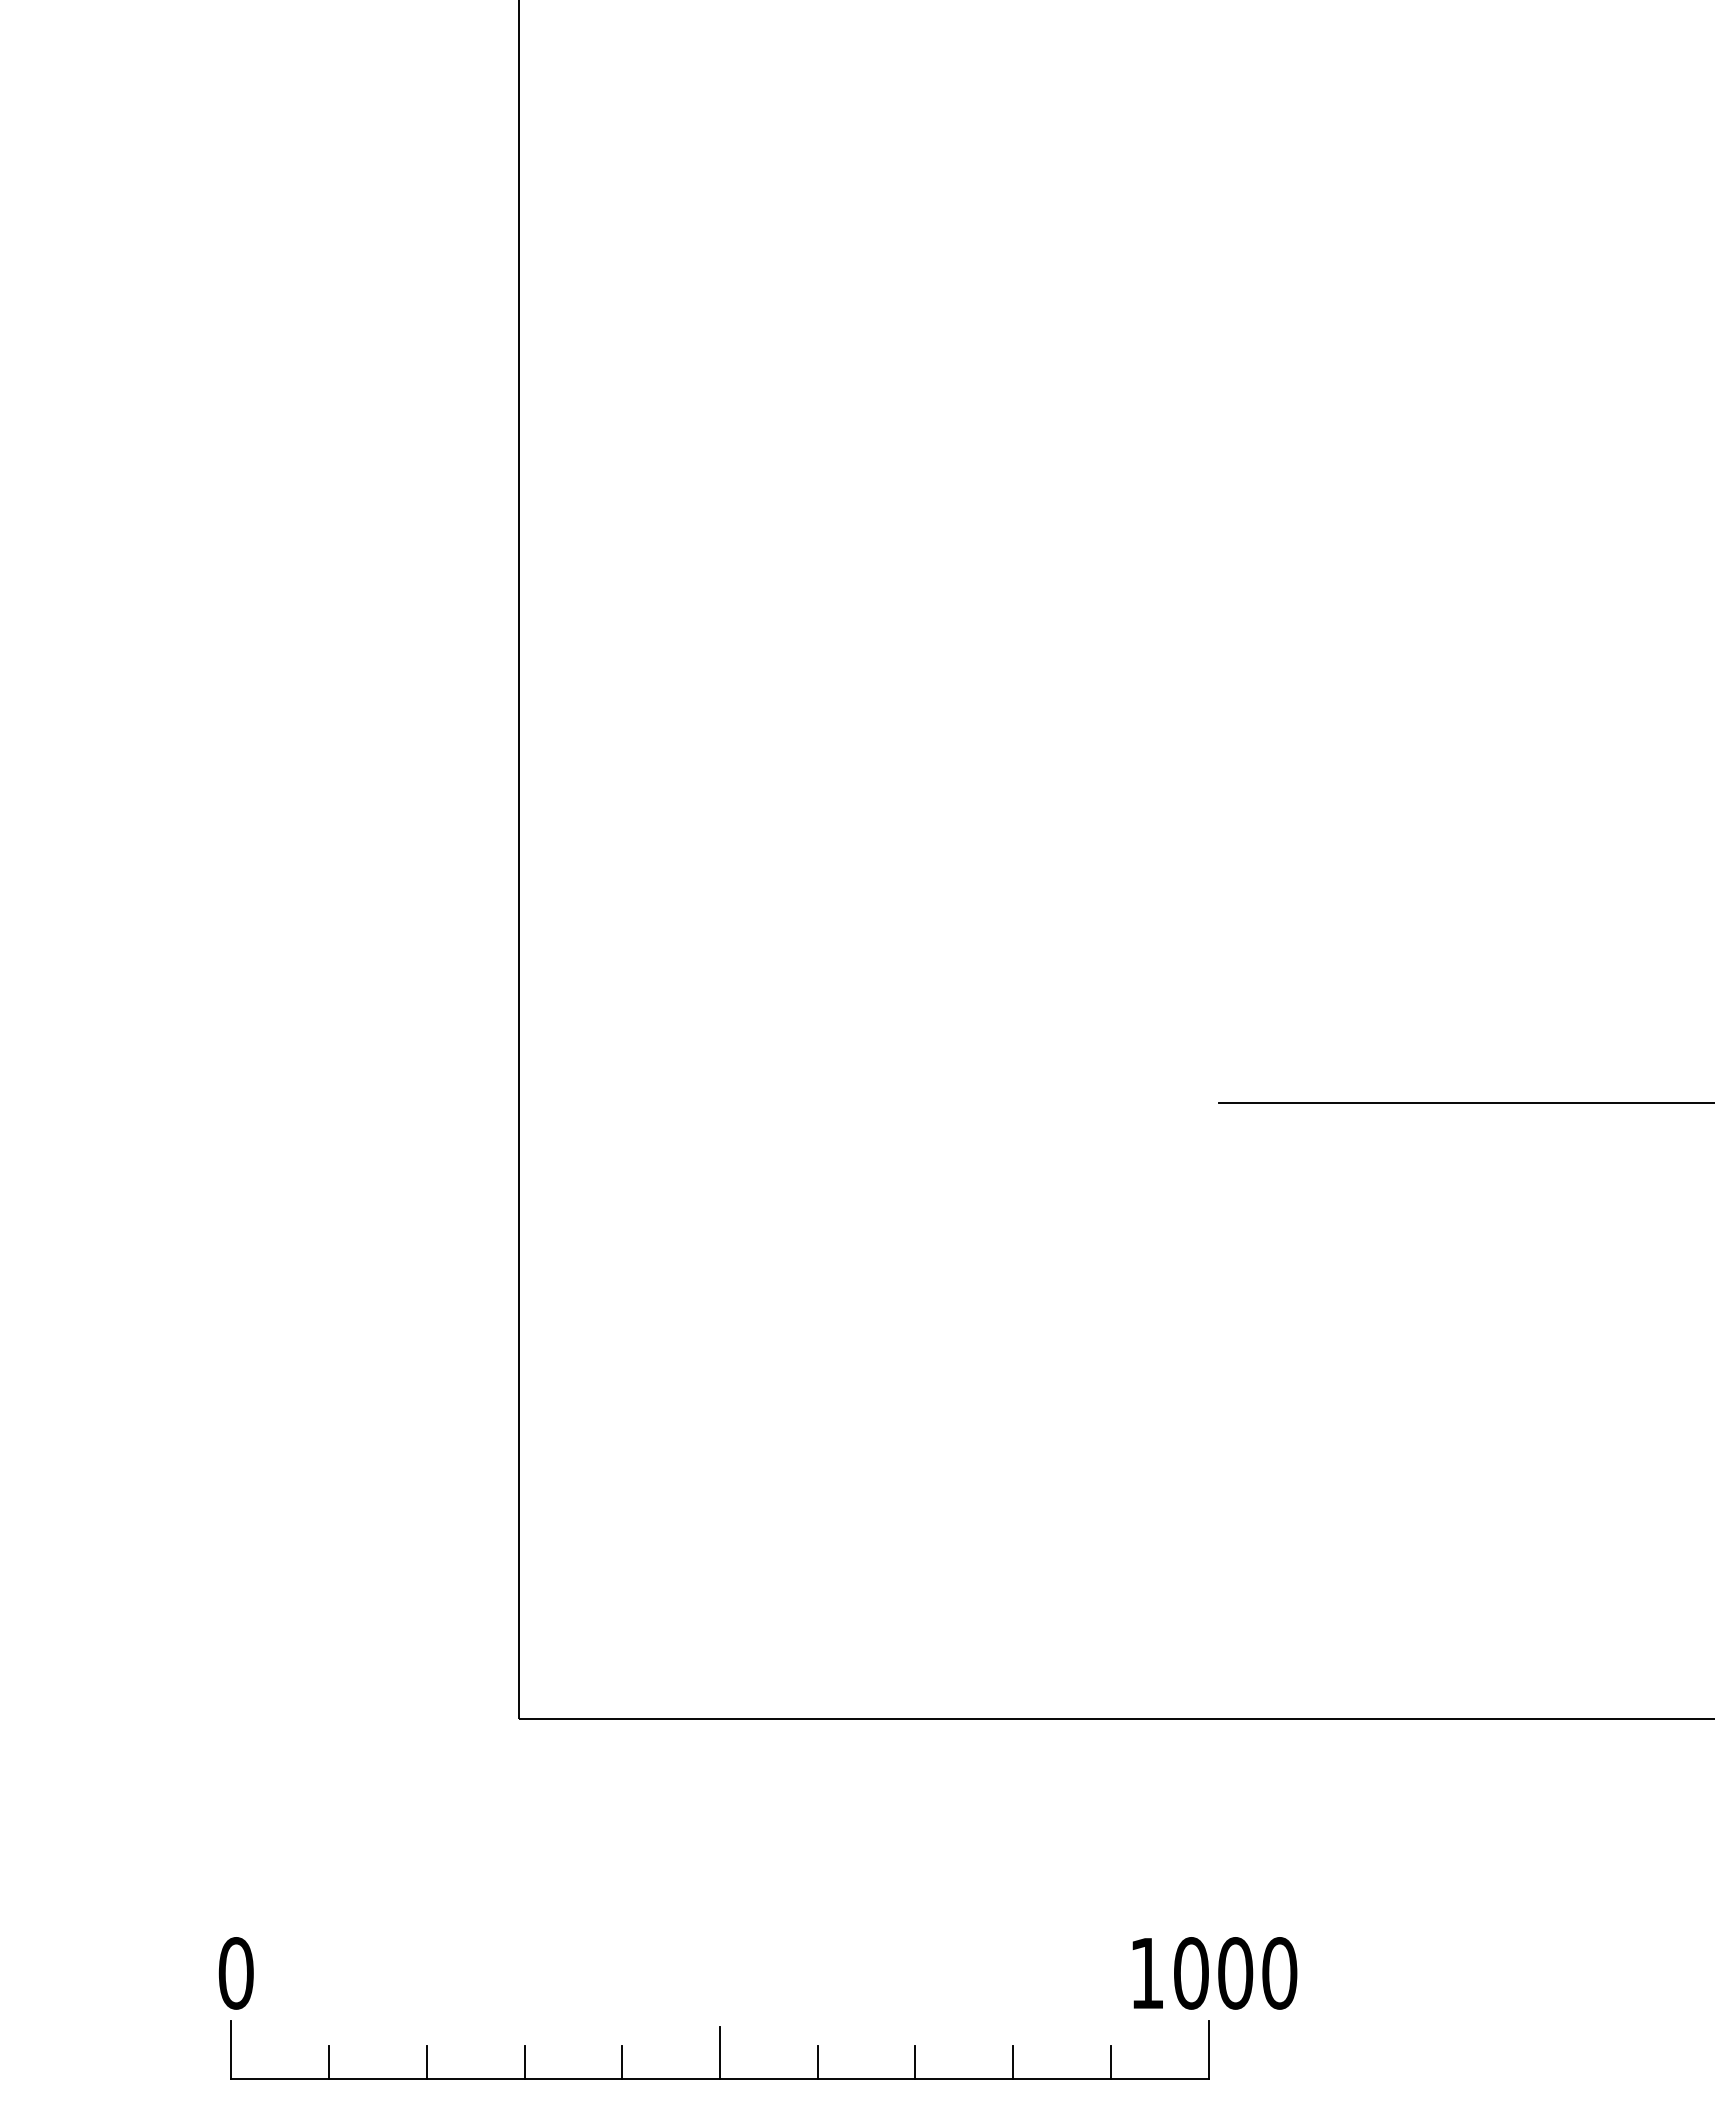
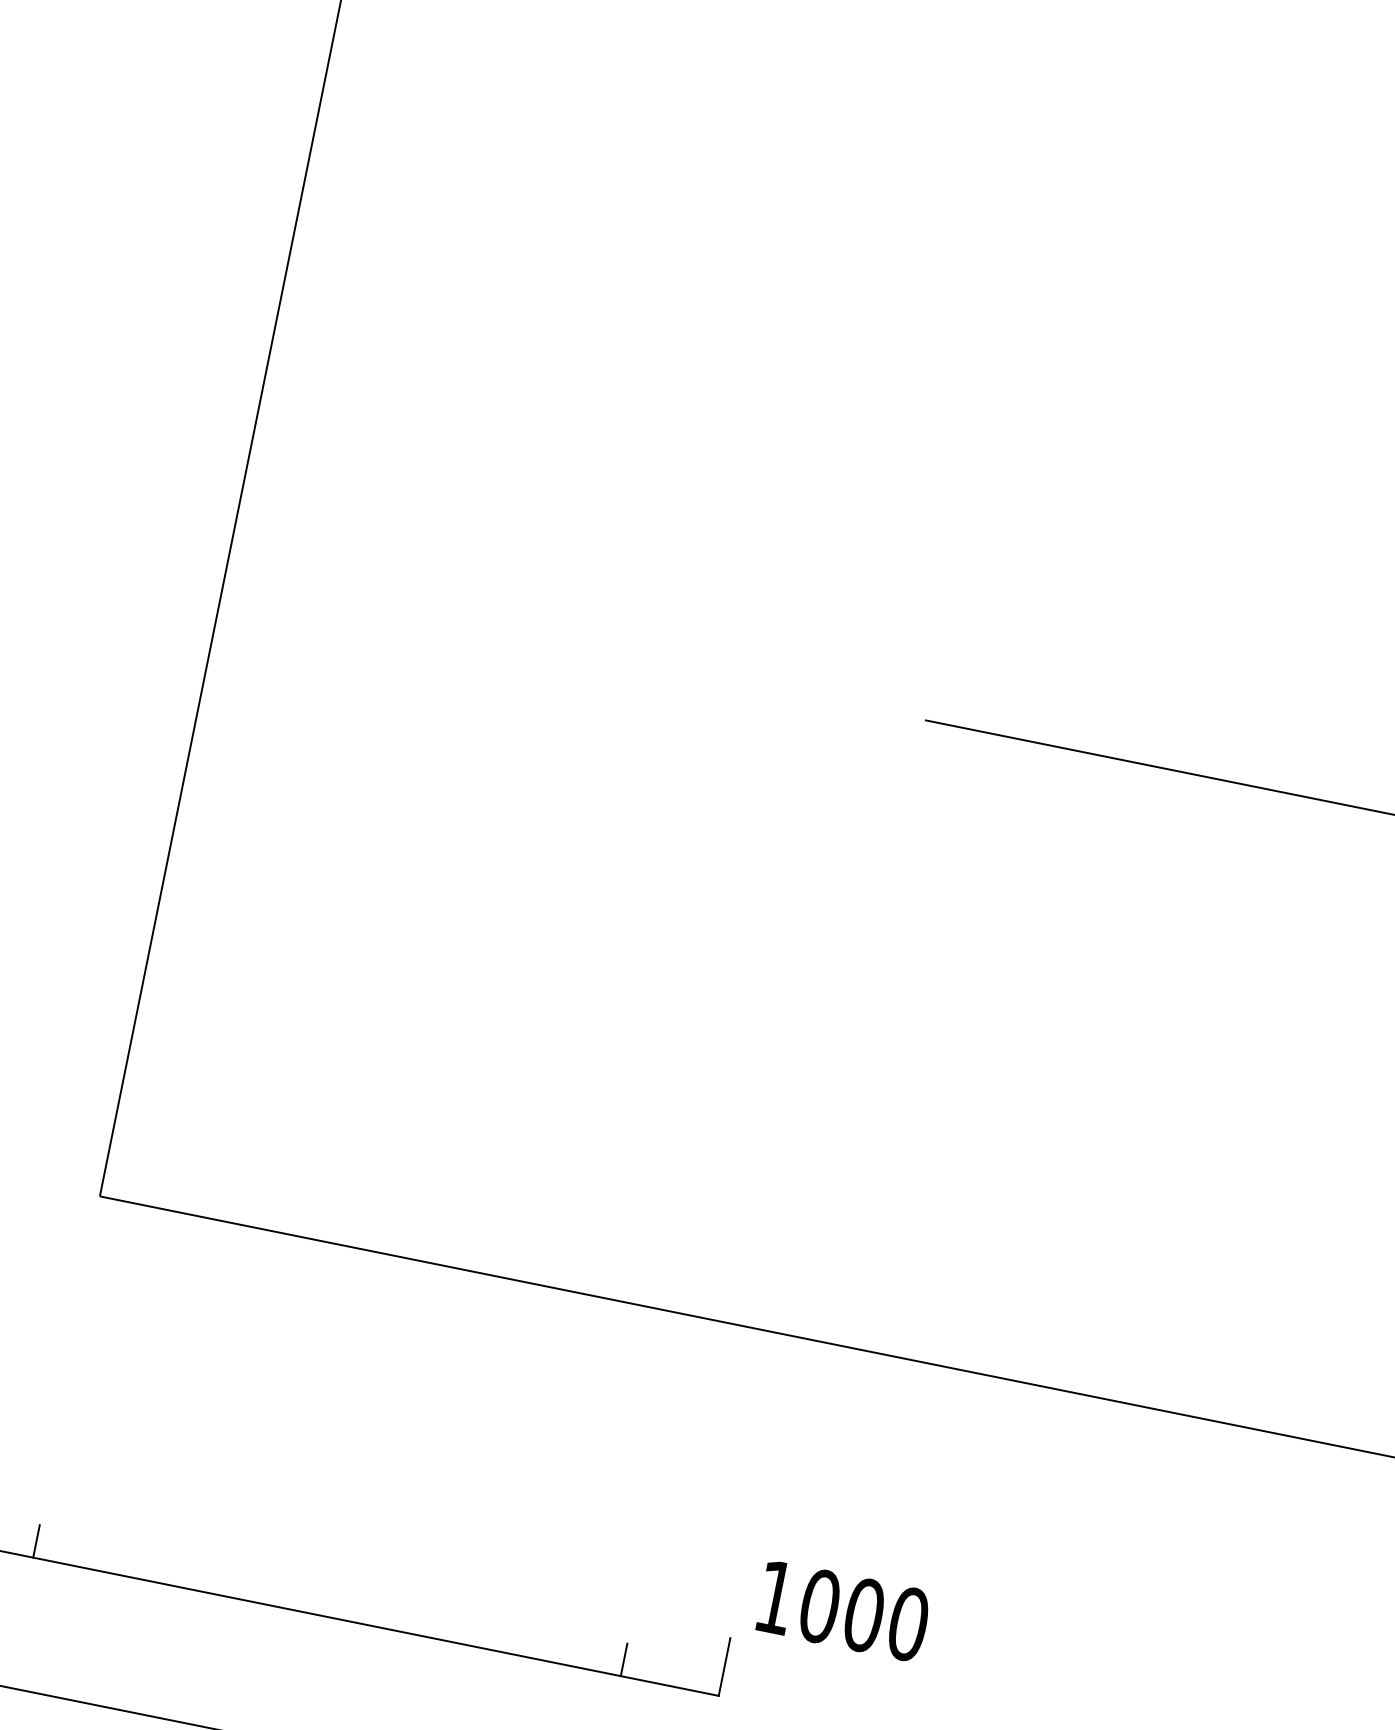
text: (1214, 1973) -> (843, 1611), moved
line: (720, 2052) -> (234, 1570), removed
line: (622, 2062) -> (134, 1561), removed
line: (817, 2062) -> (330, 1600), removed
line: (915, 2062) -> (428, 1620), removed
line: (1013, 2062) -> (526, 1640), removed

